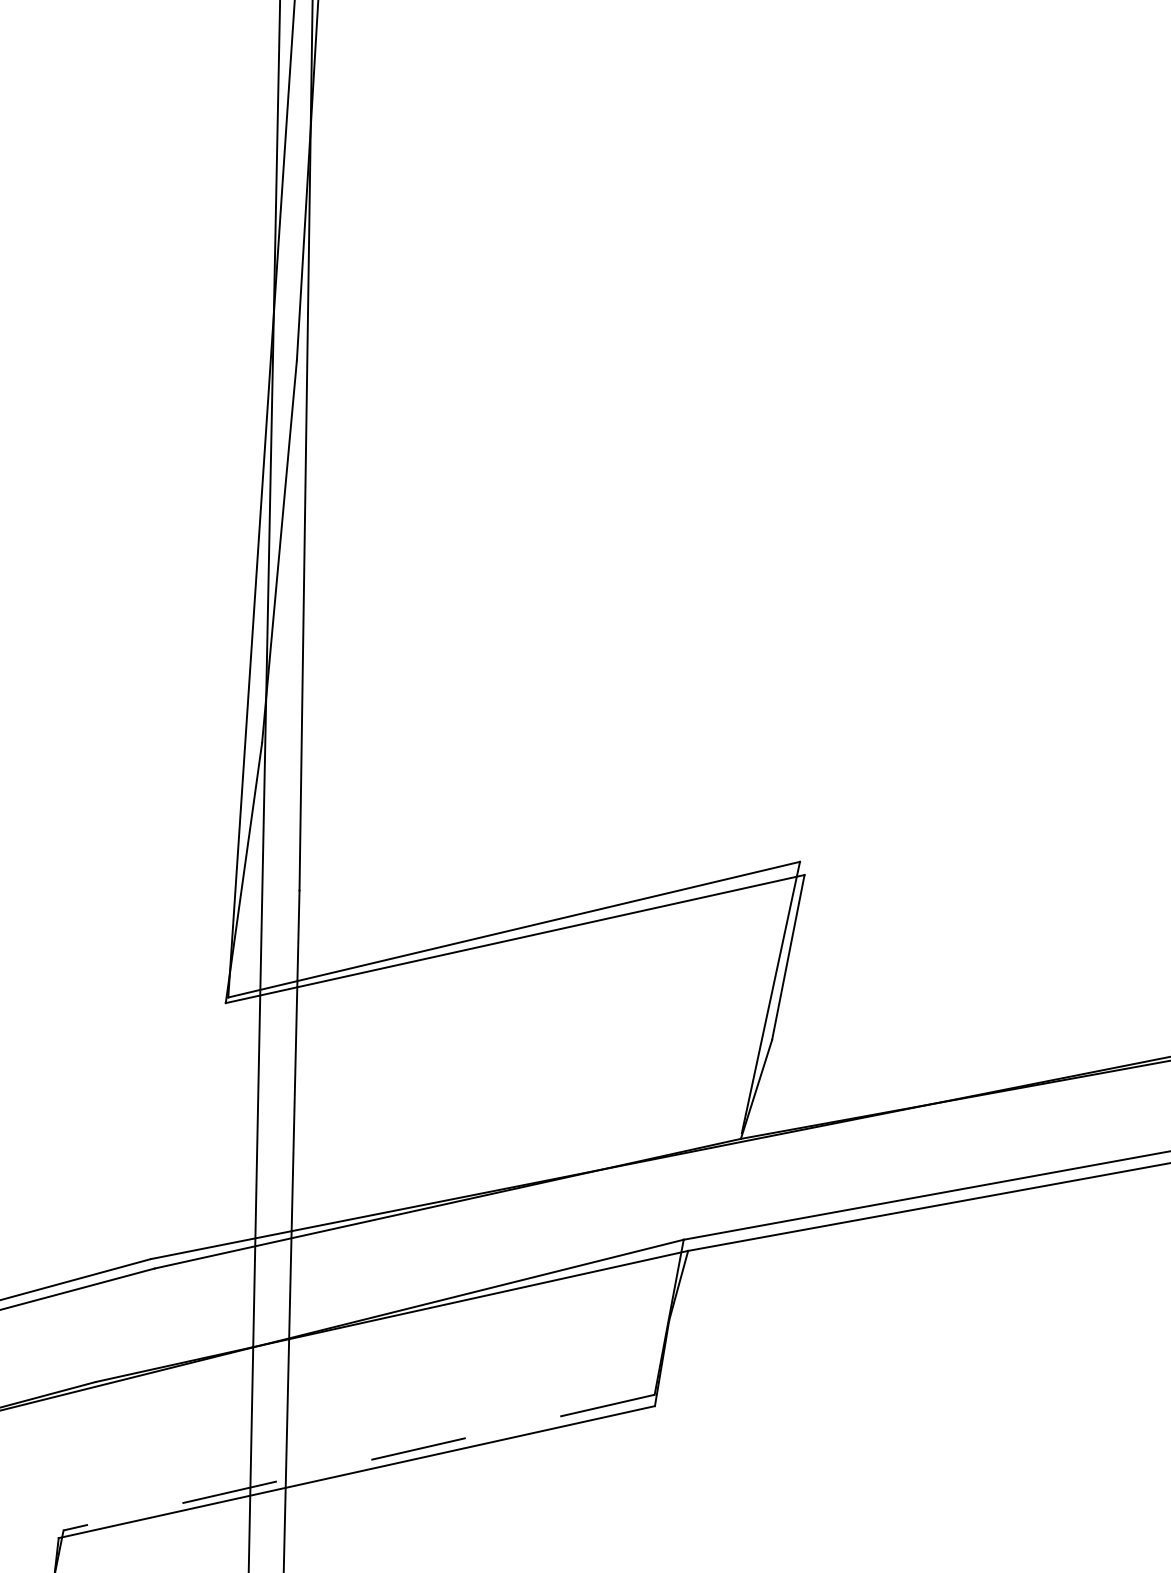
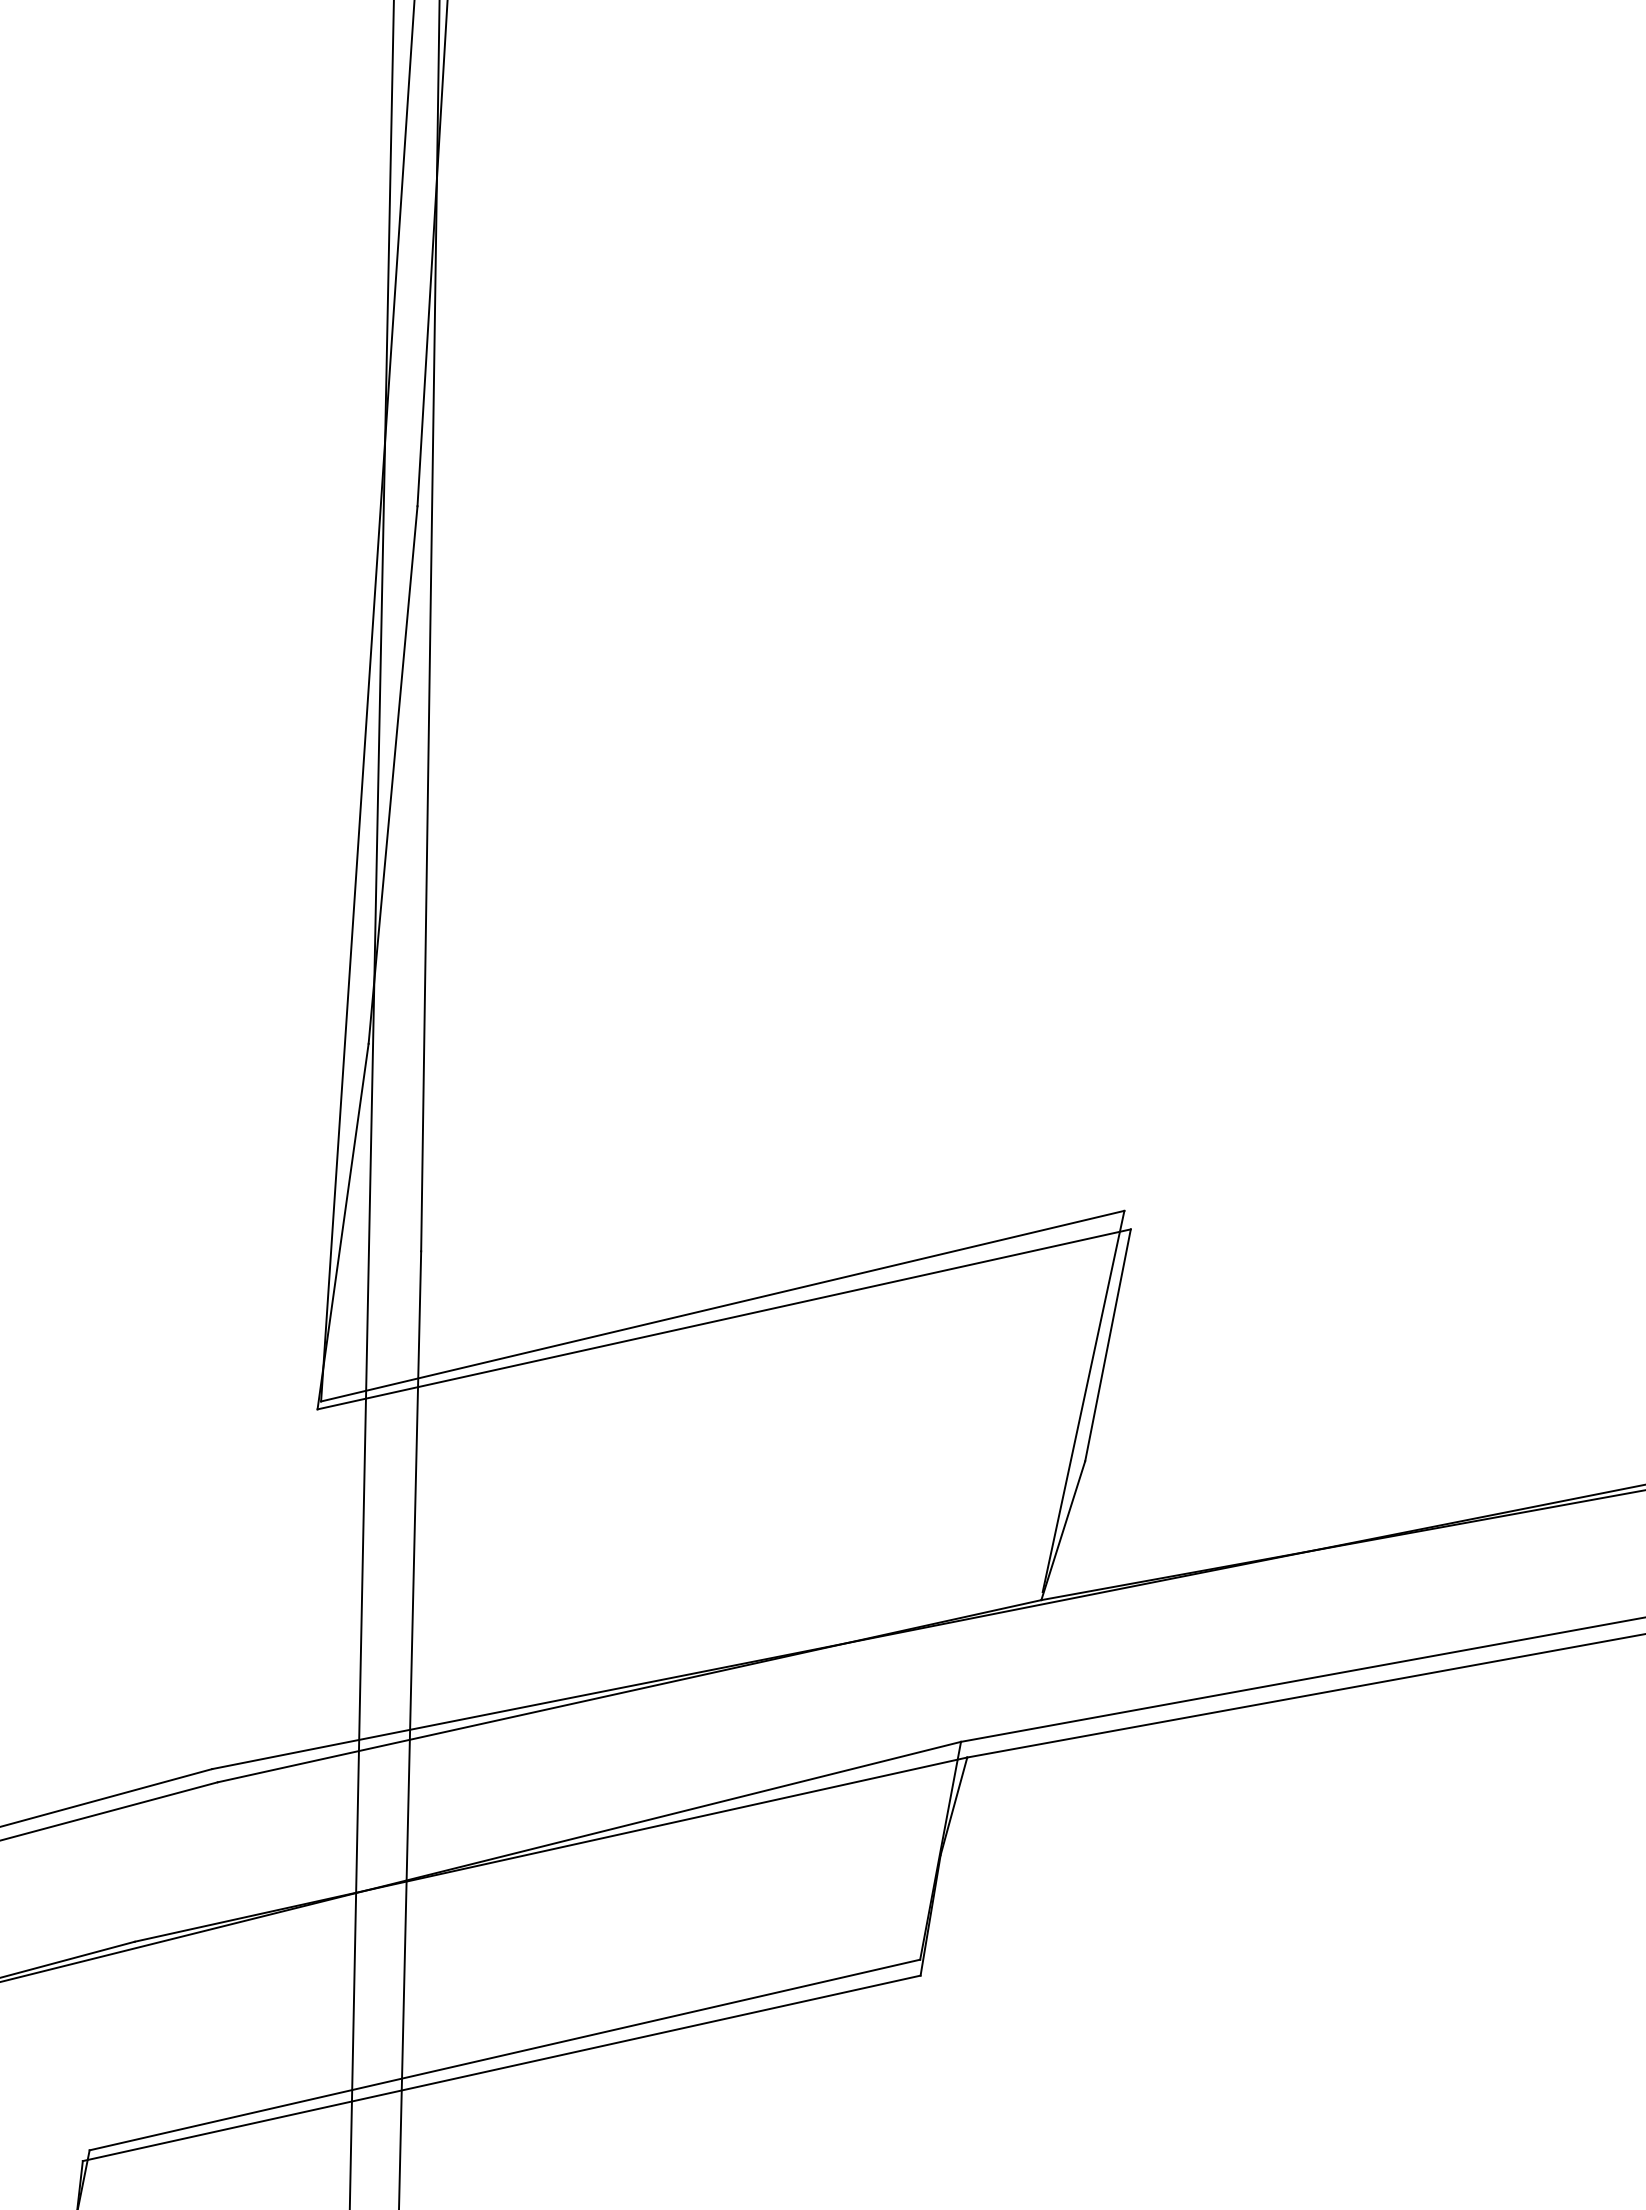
line: (358, 1462) -> (504, 2055), dashed -> solid

